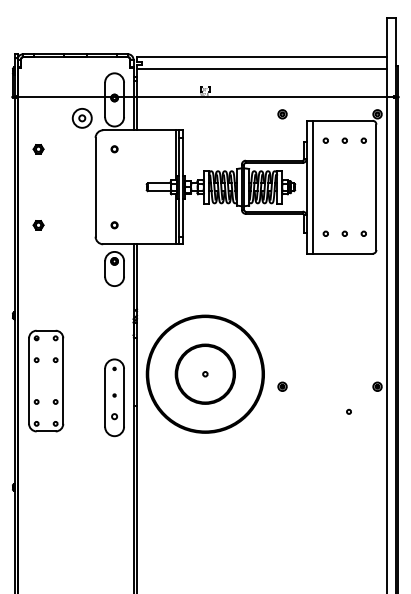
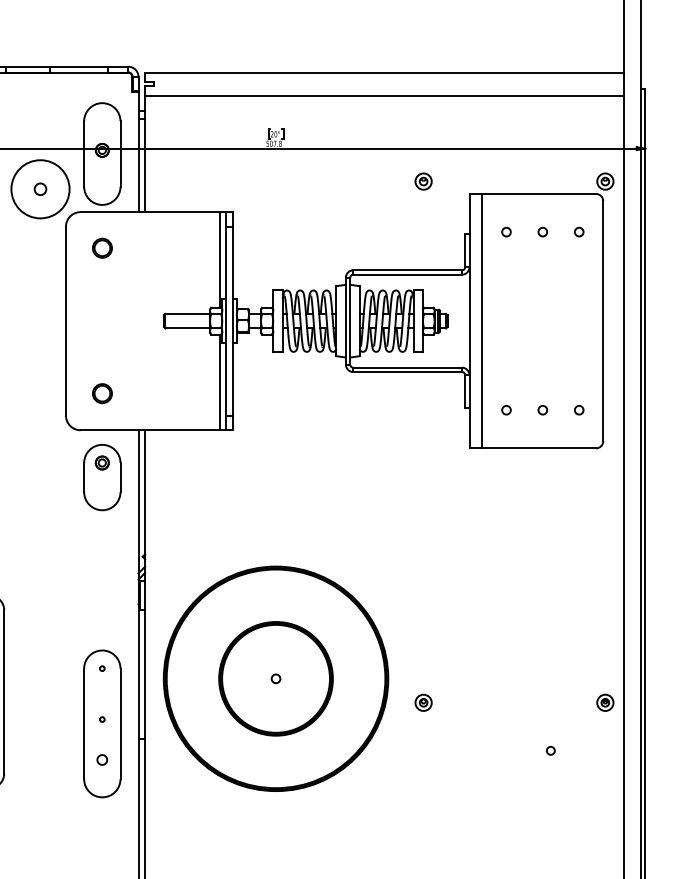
circle: (81, 117) -> (39, 187), size x1.6
part: (114, 149) -> (102, 248), size x1.6
part: (114, 225) -> (102, 394), size x1.6

